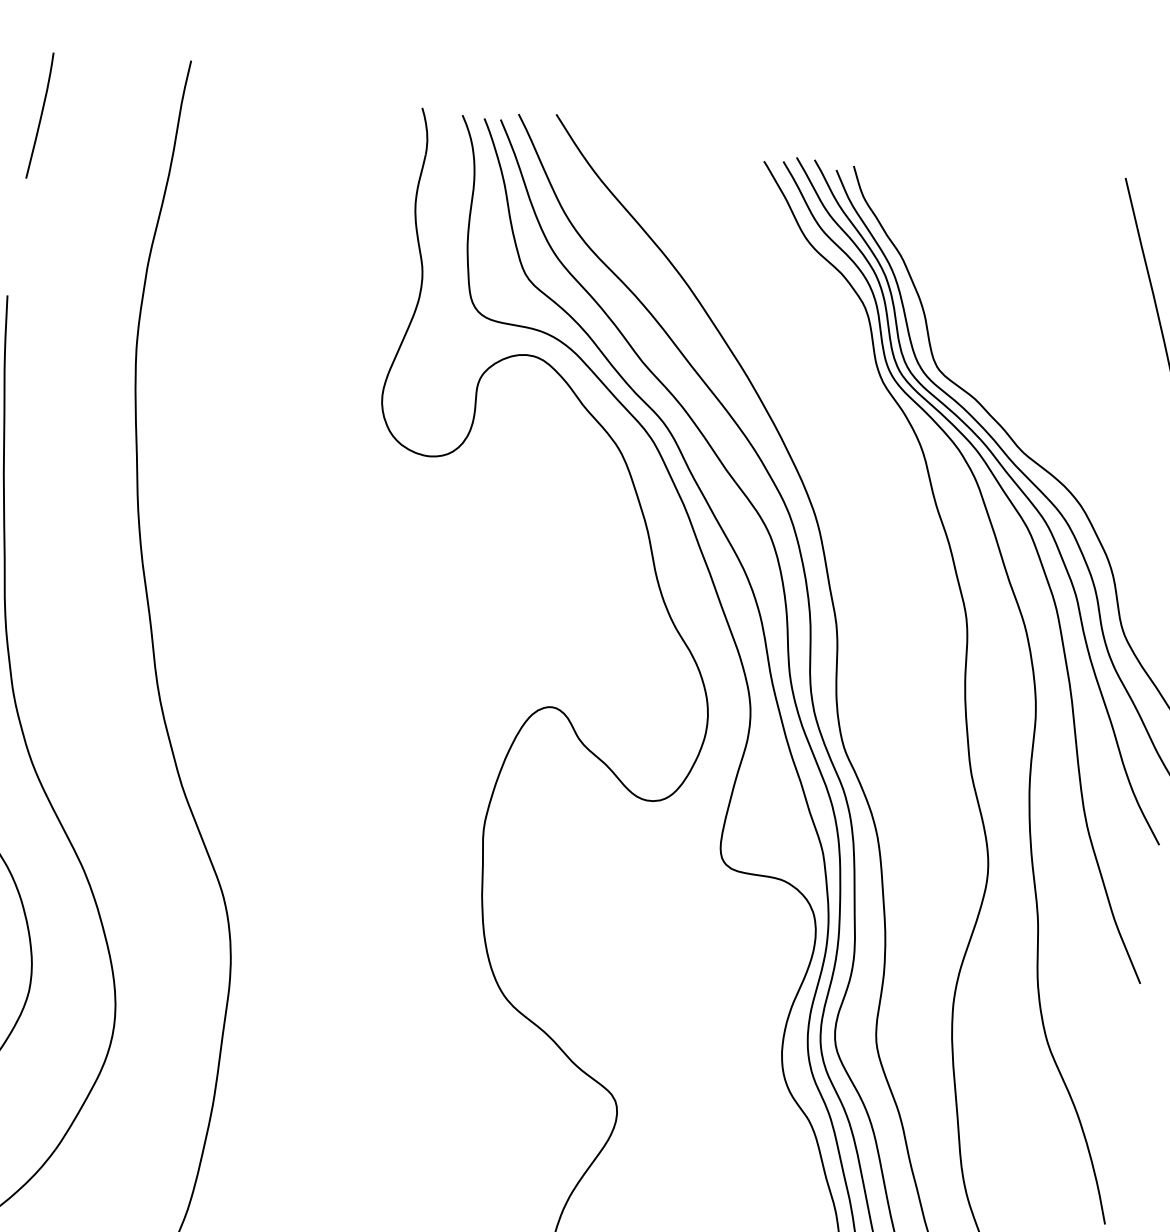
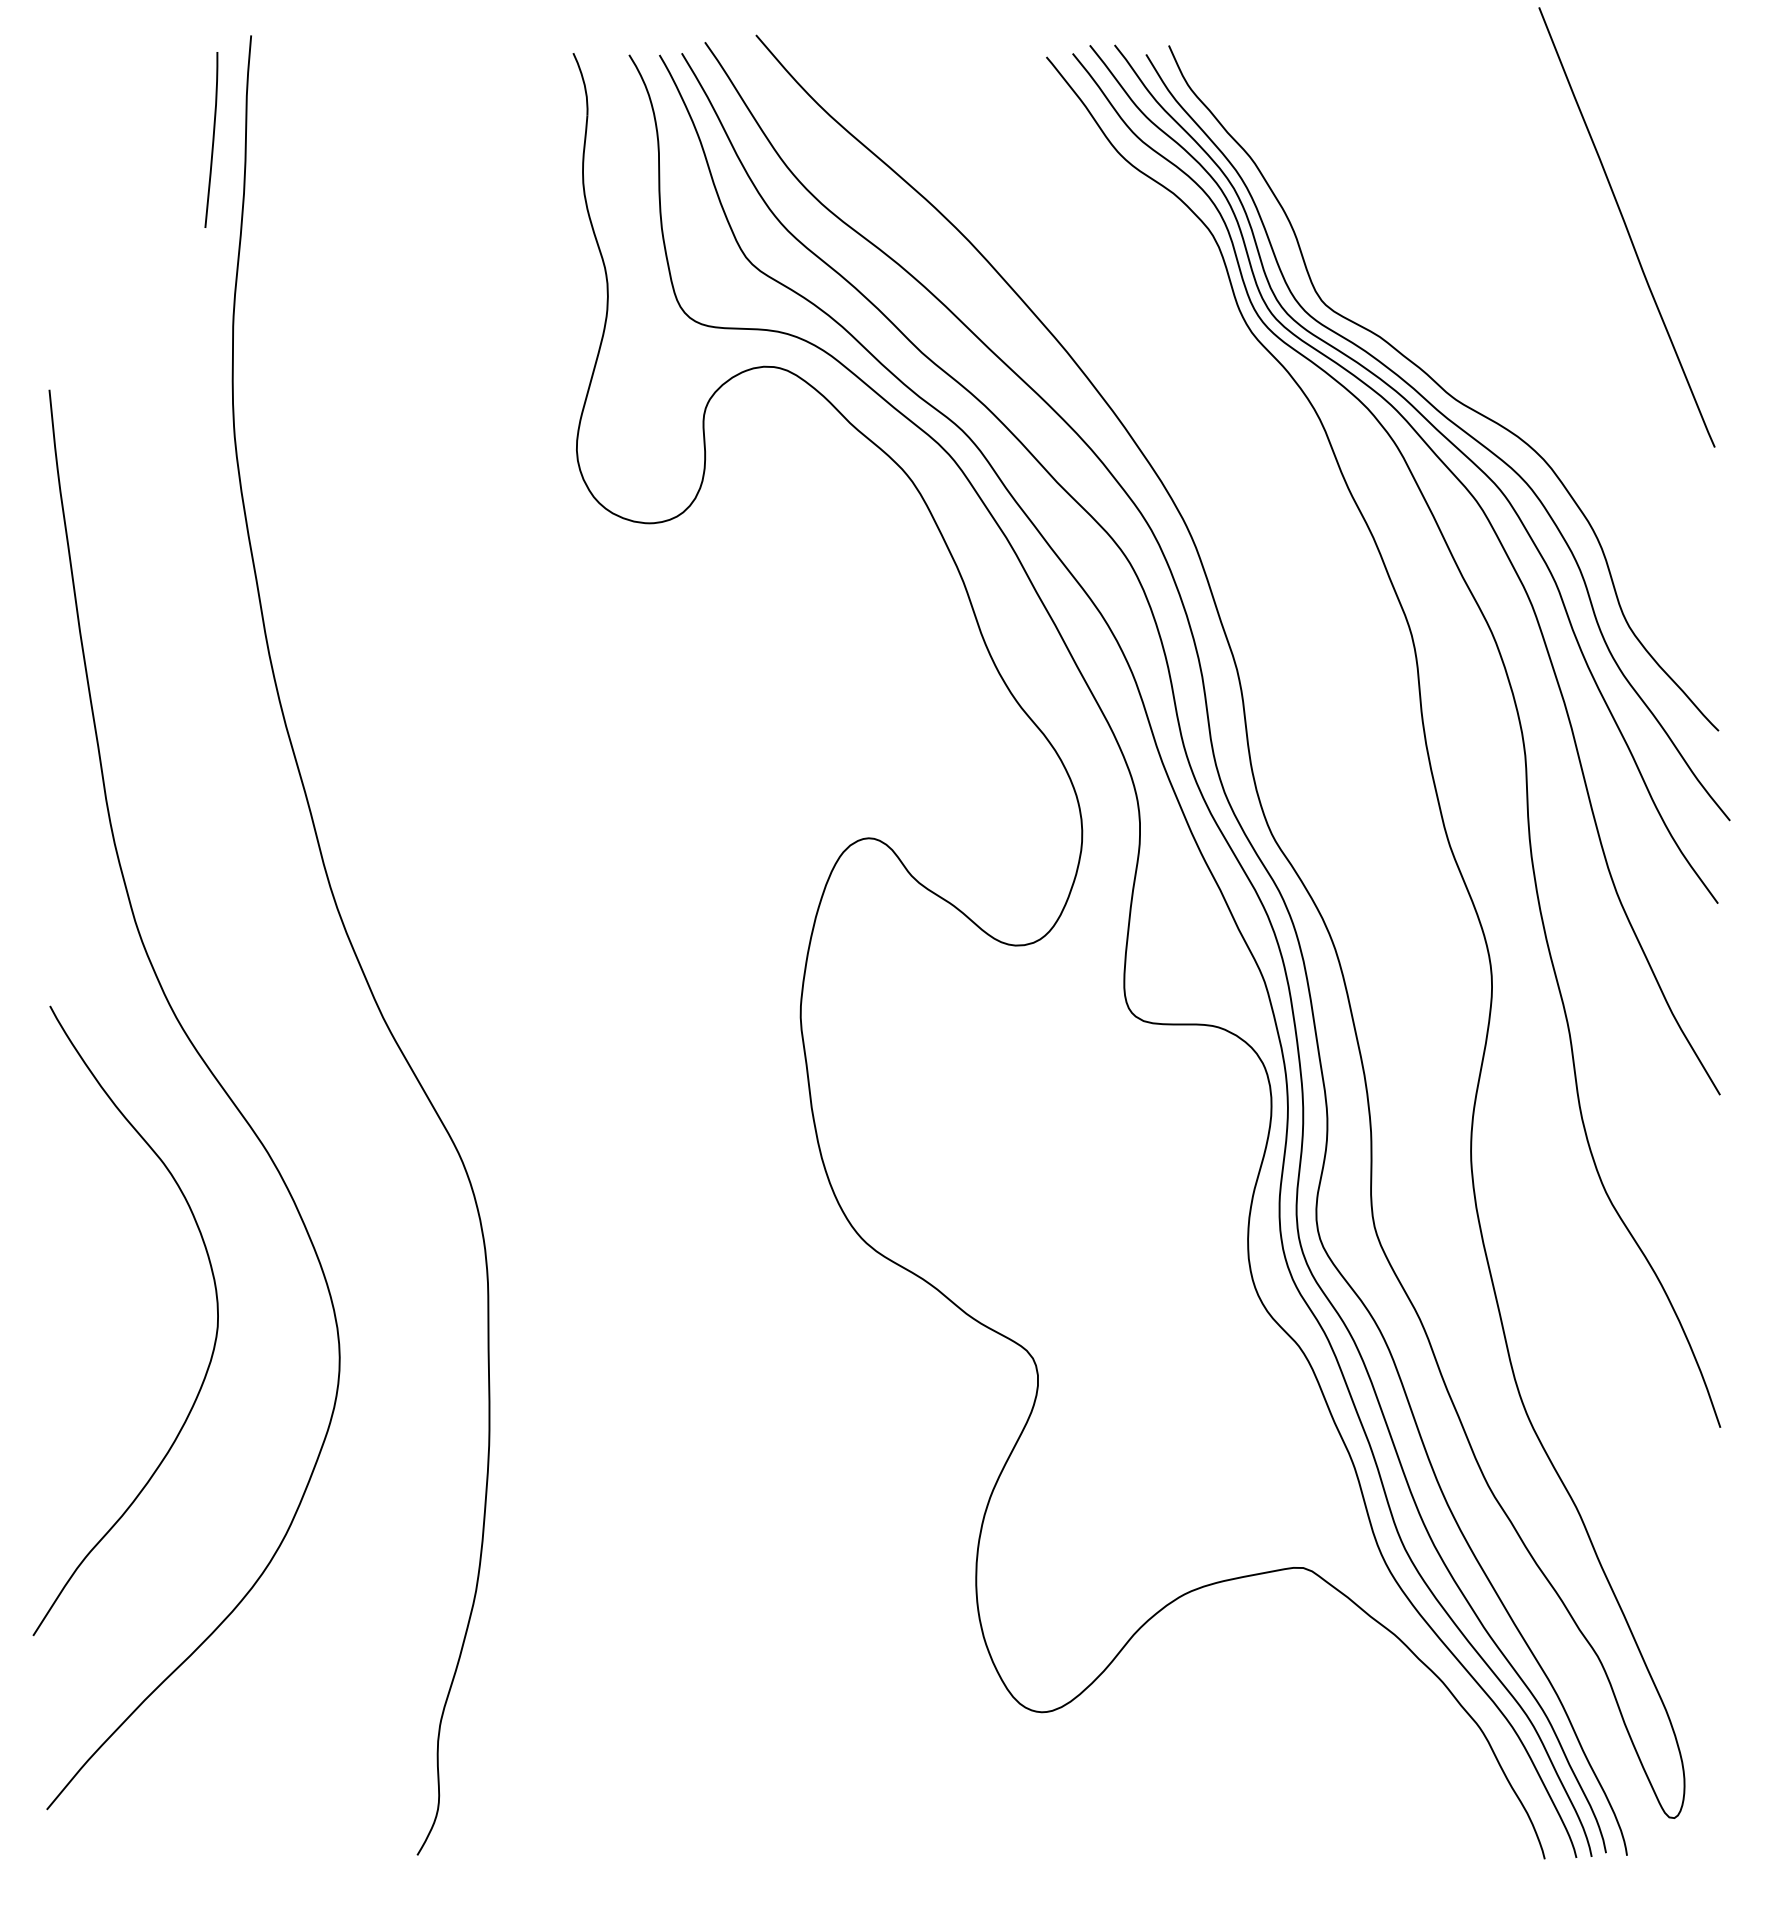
curve: (40, 115) -> (212, 139), moved

